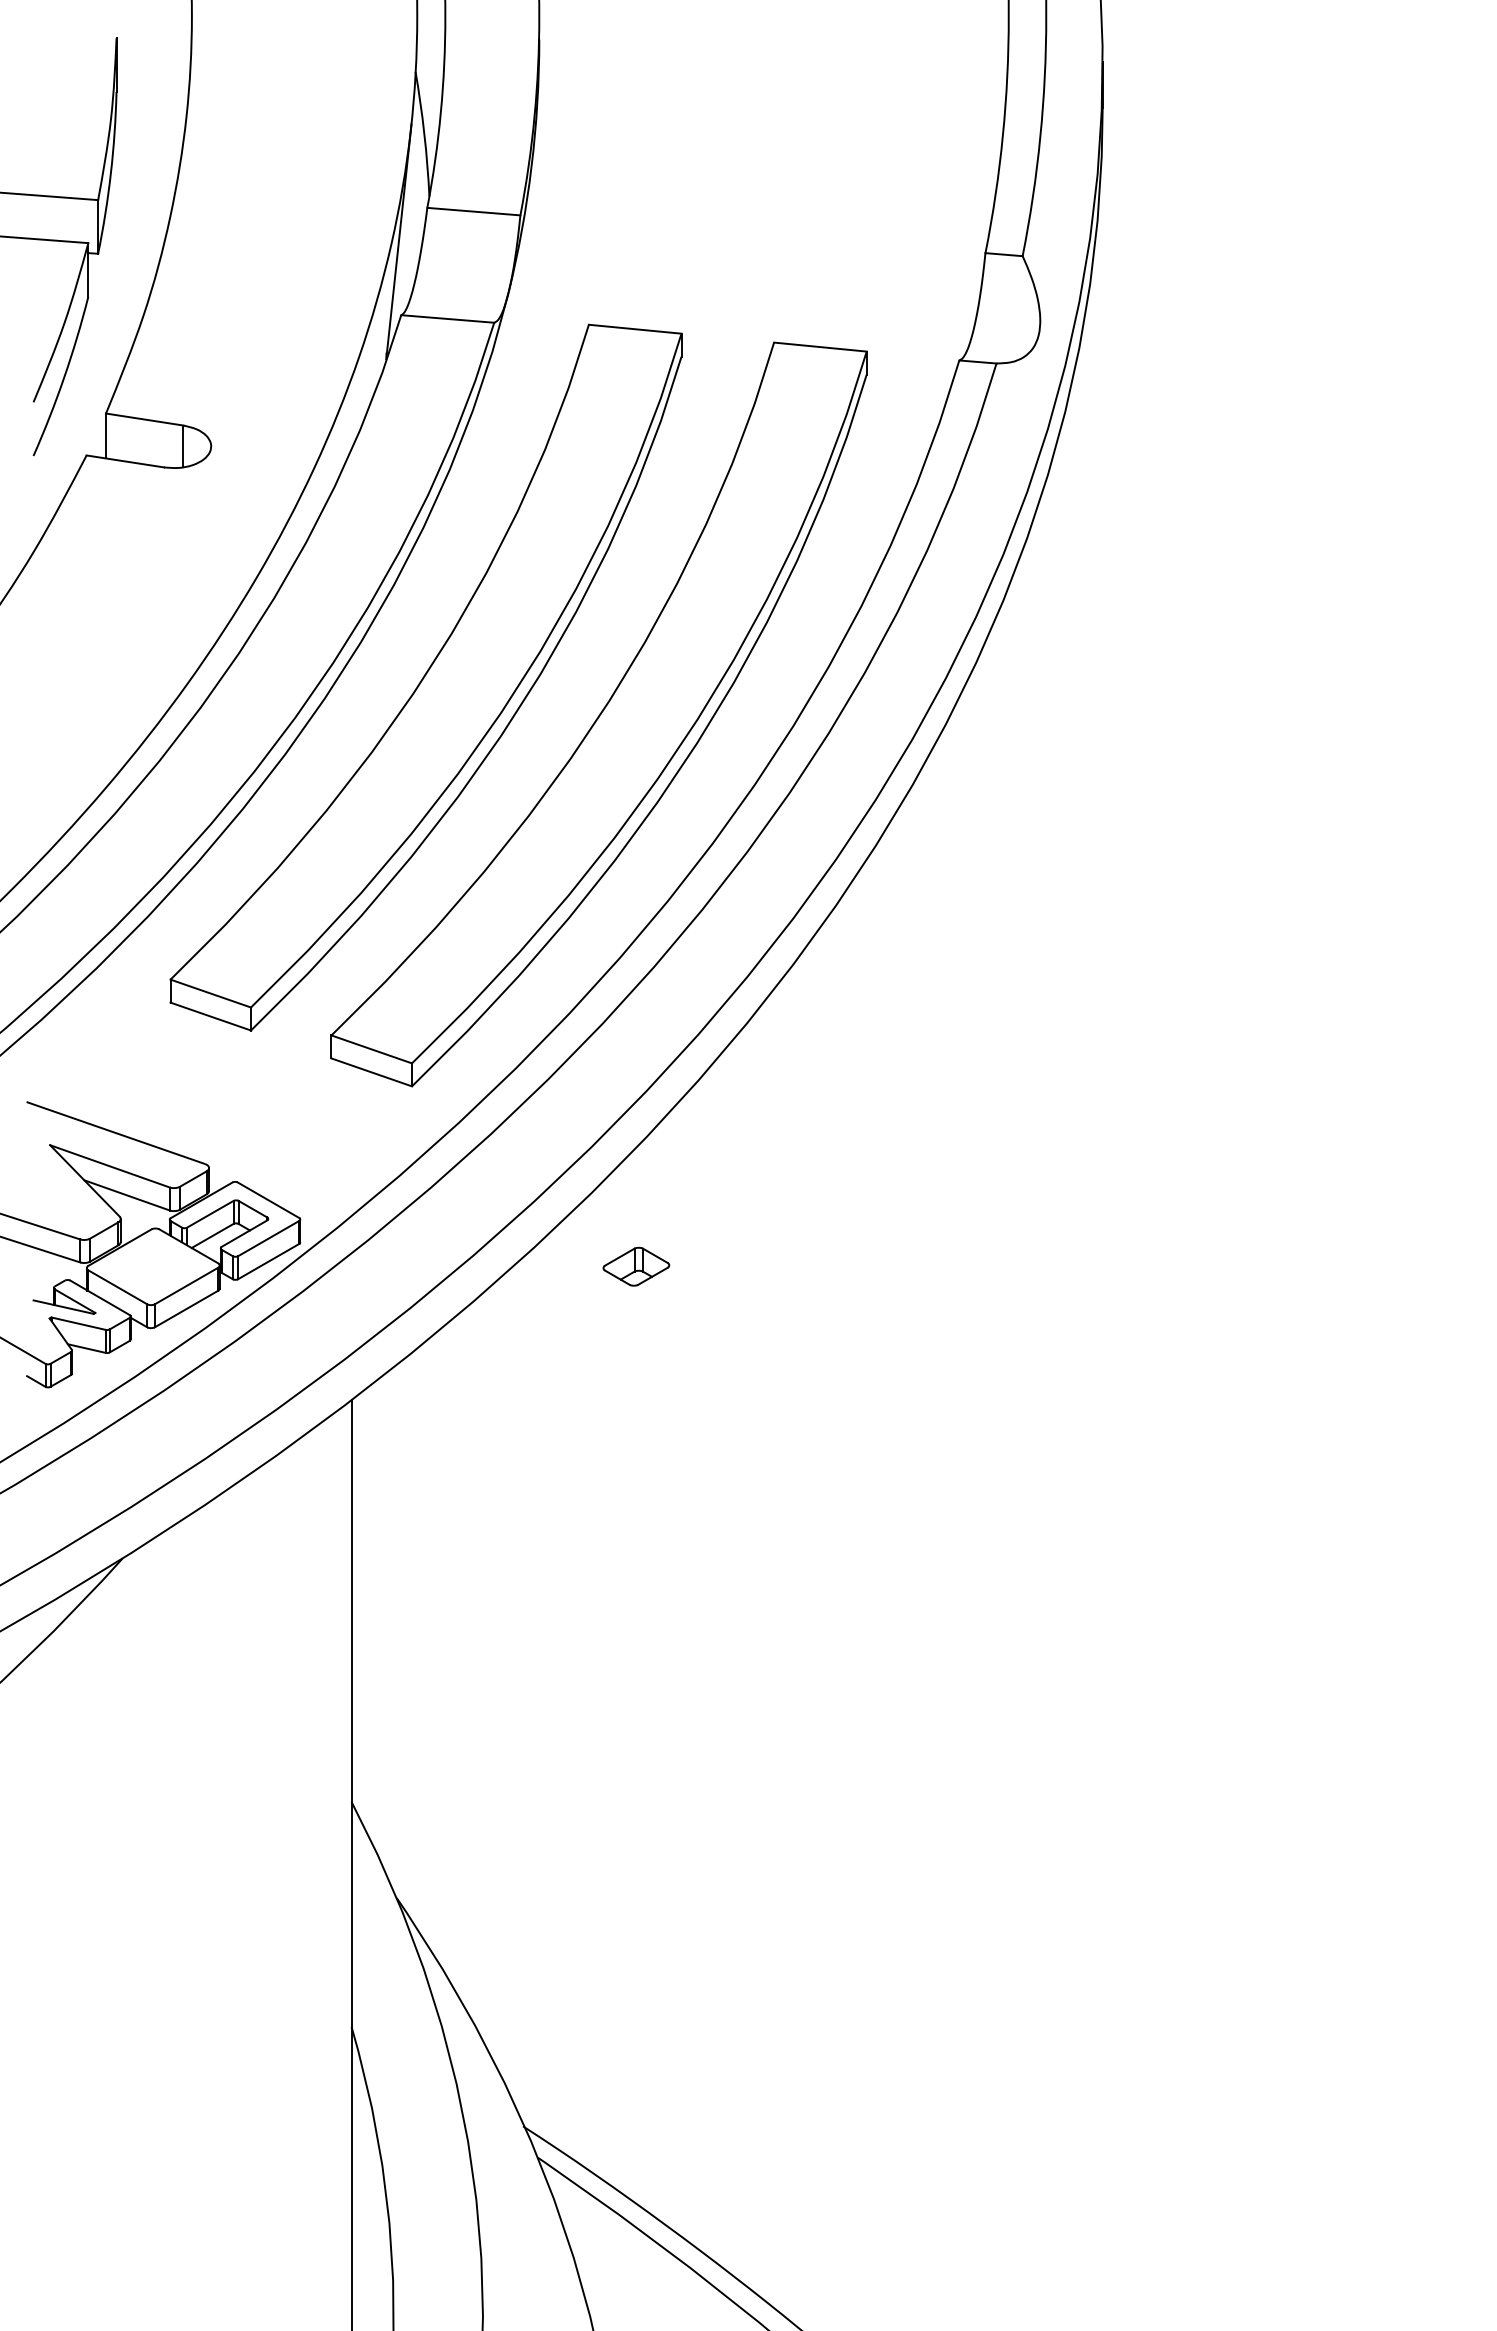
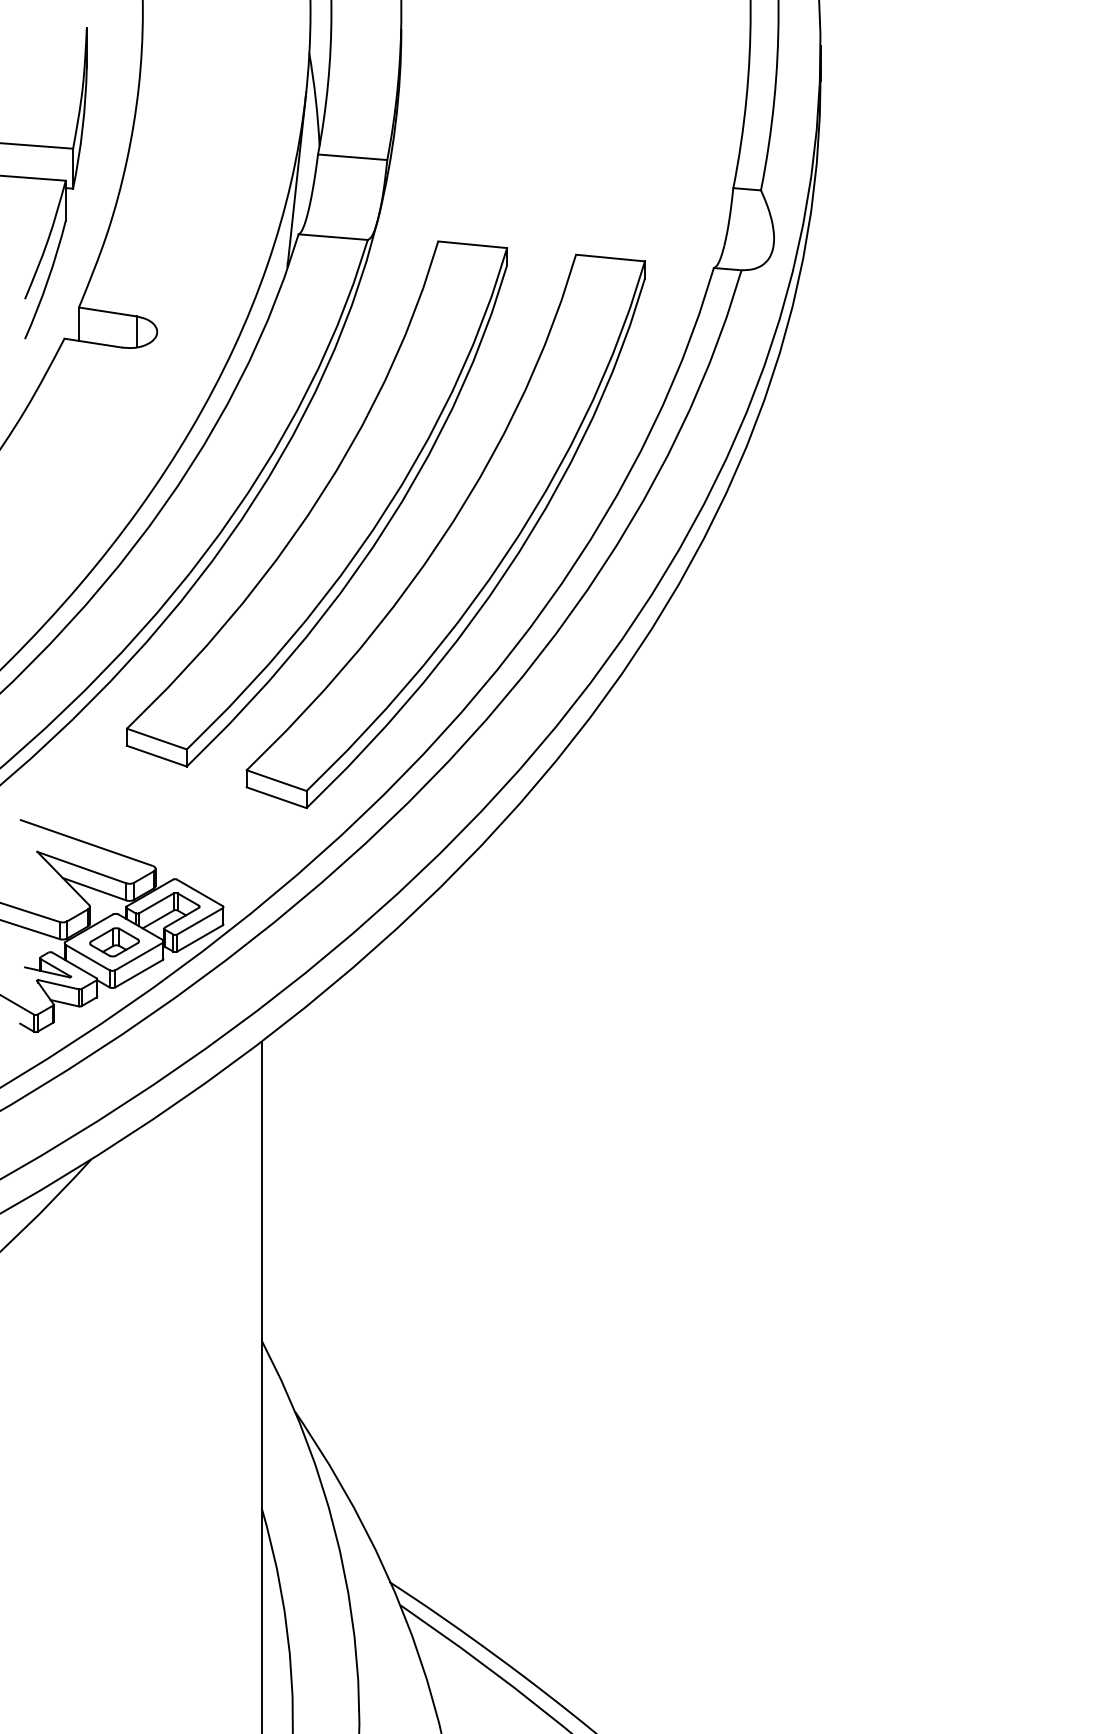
part: (636, 1266) -> (114, 942), moved

